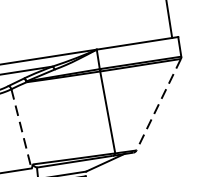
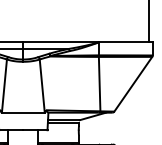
line: (158, 105) -> (133, 84), dashed -> solid
line: (21, 129) -> (42, 86), dashed -> solid

